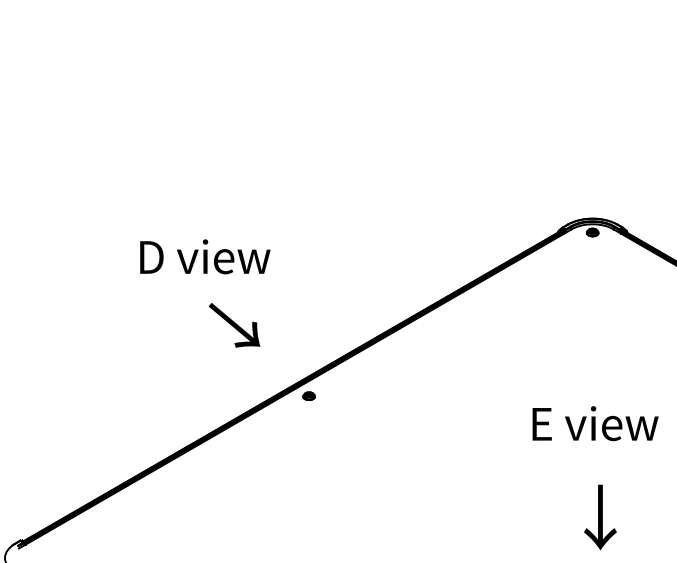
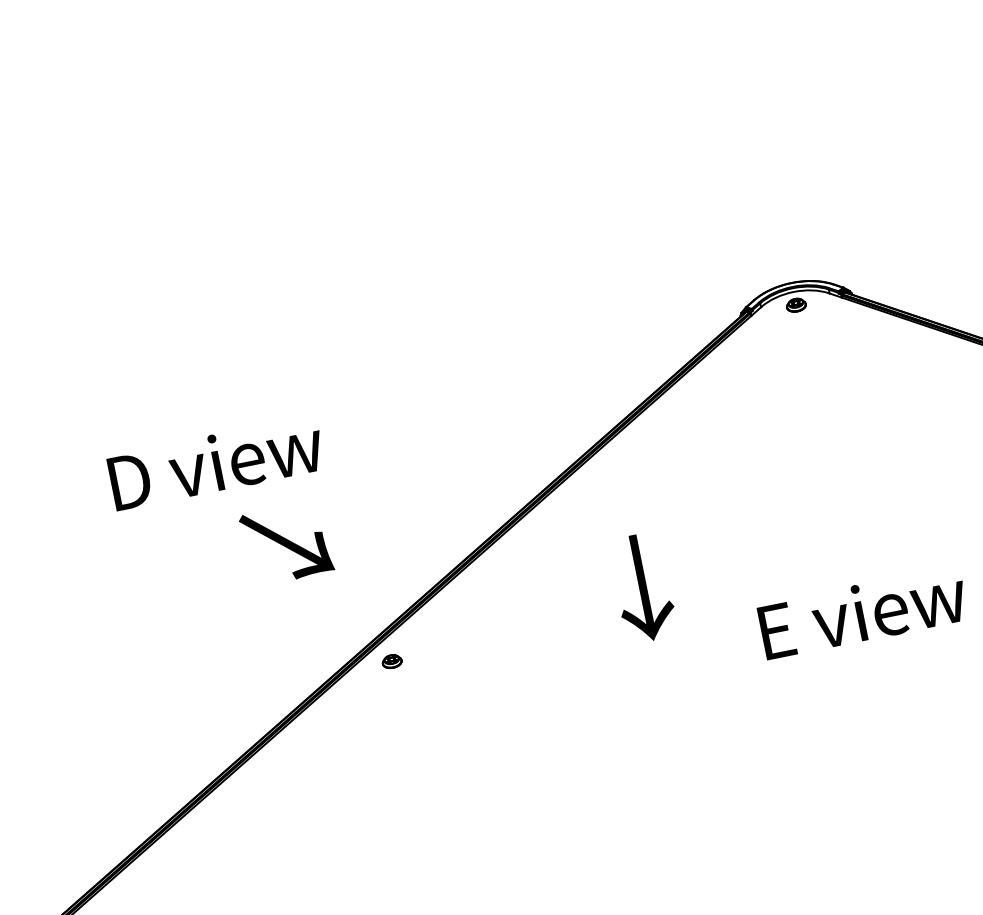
text: (205, 256) -> (216, 462), moved
text: (234, 325) -> (286, 543), moved
text: (600, 517) -> (643, 587), moved

